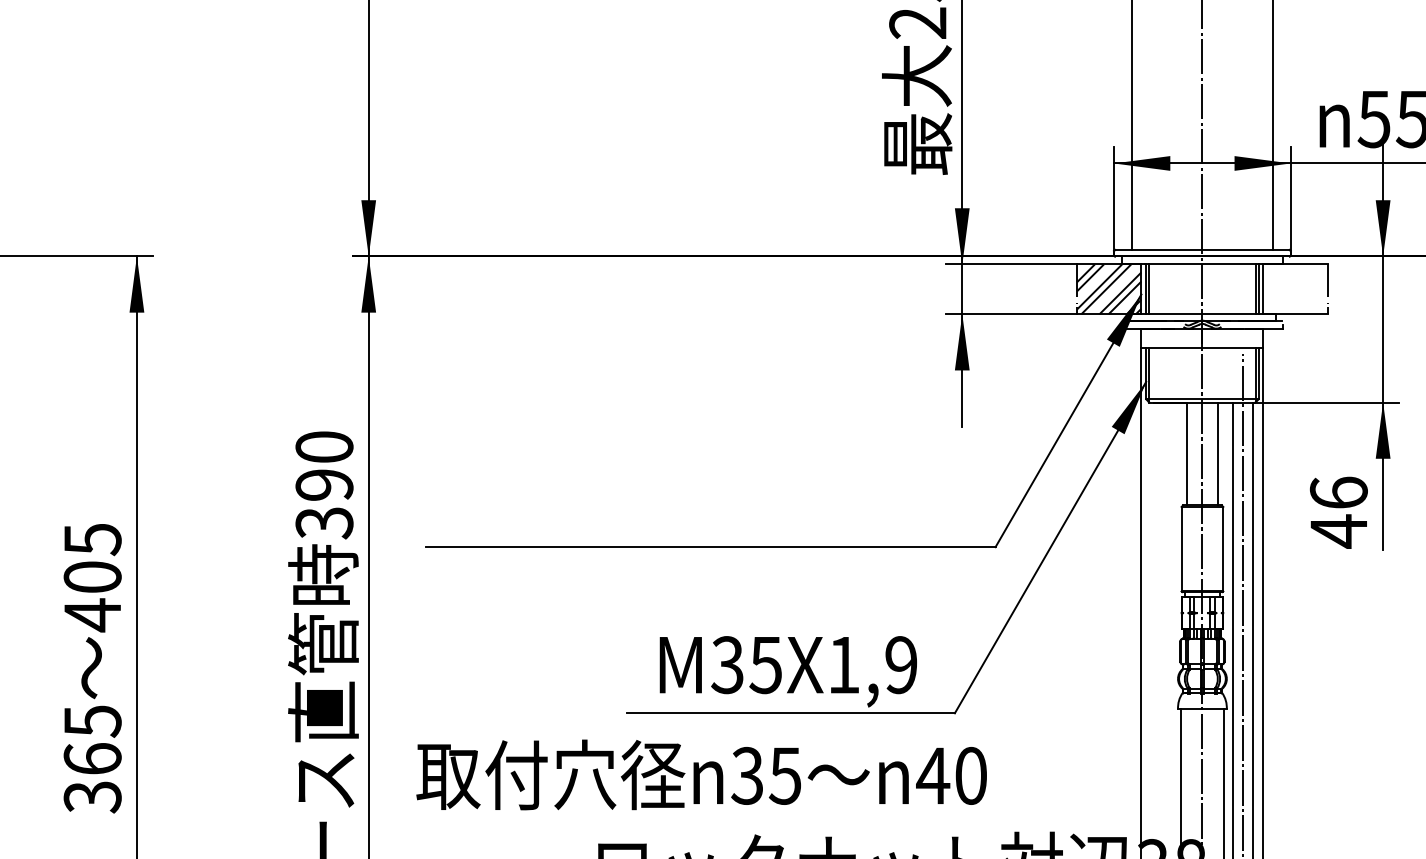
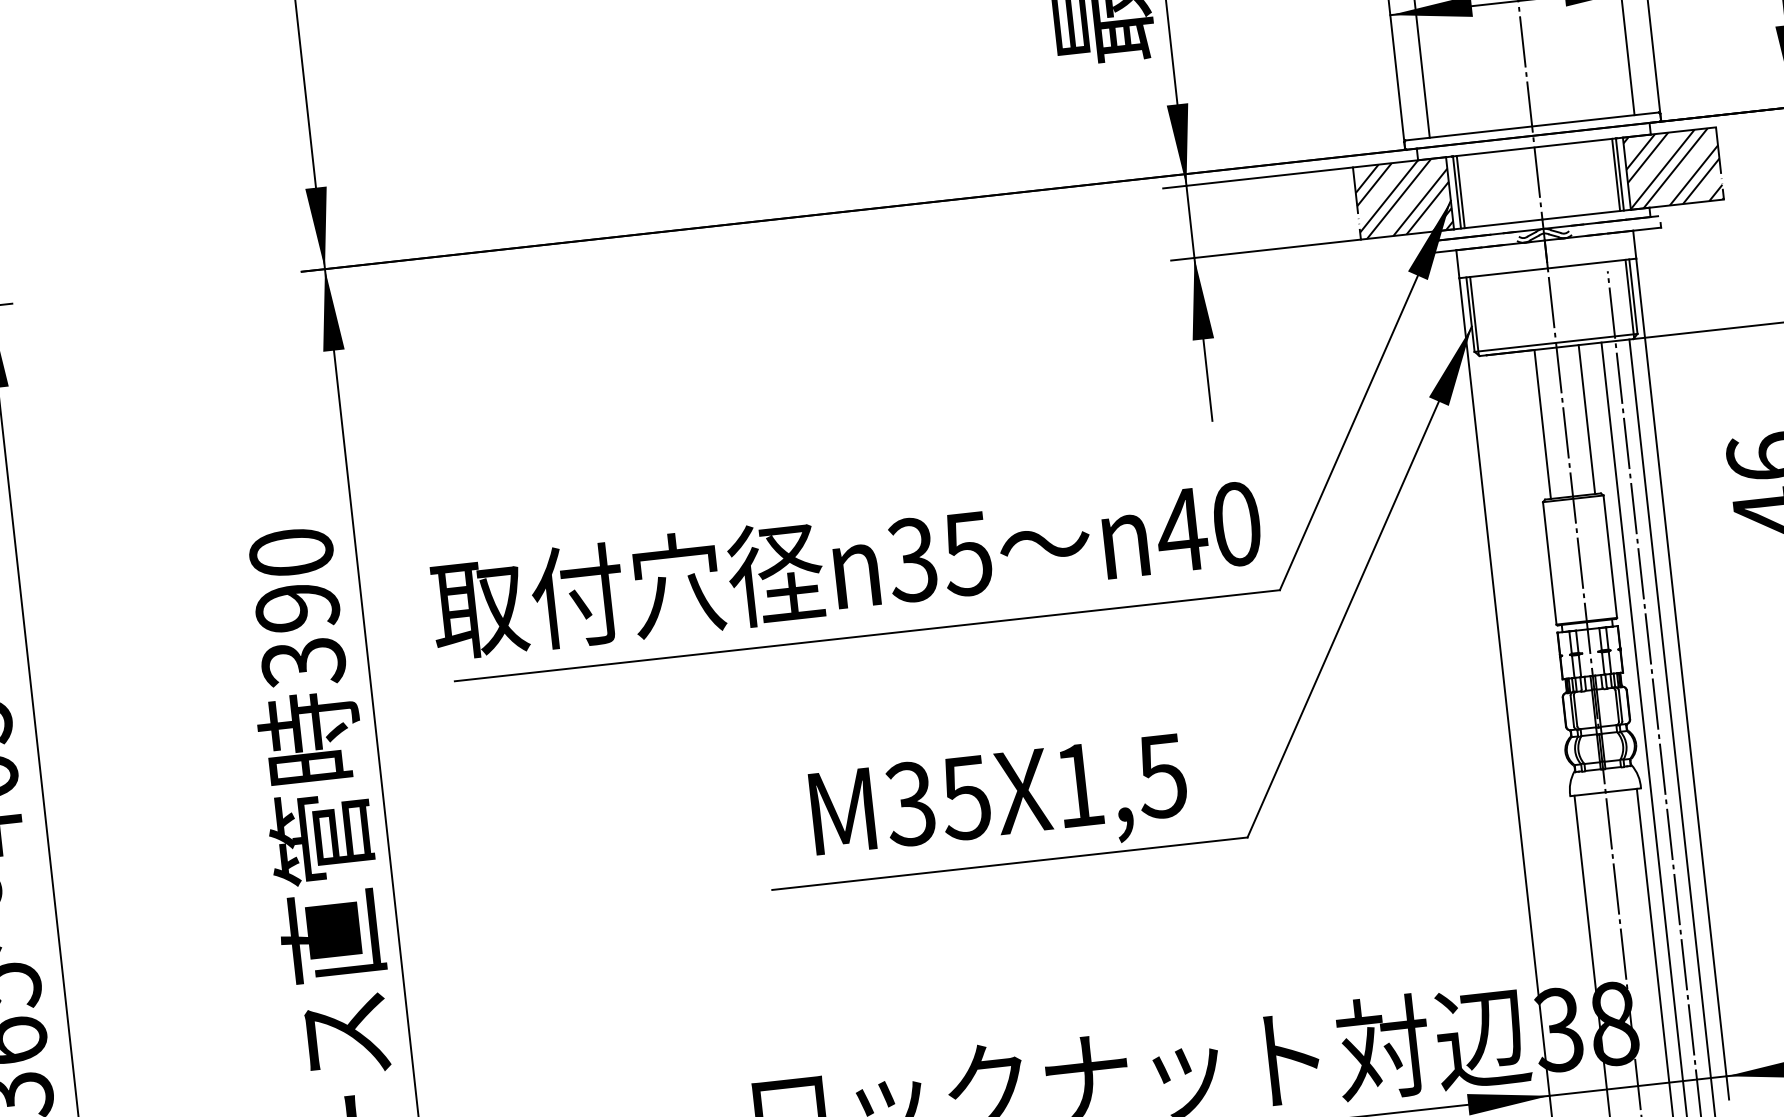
hatch: (1295, 289) -> (1673, 168), added
text: (900, 665) -> (1161, 776), M35X1,9 -> M35X1,5
text: (701, 774) -> (845, 565), moved

